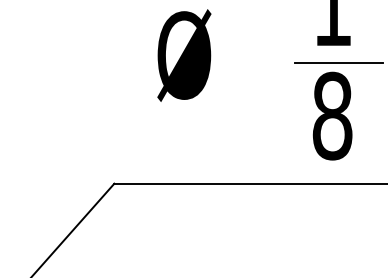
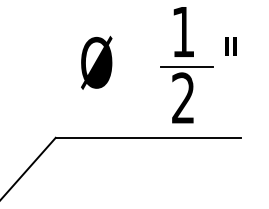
text: (332, 116) -> (183, 98), 8 -> 2

